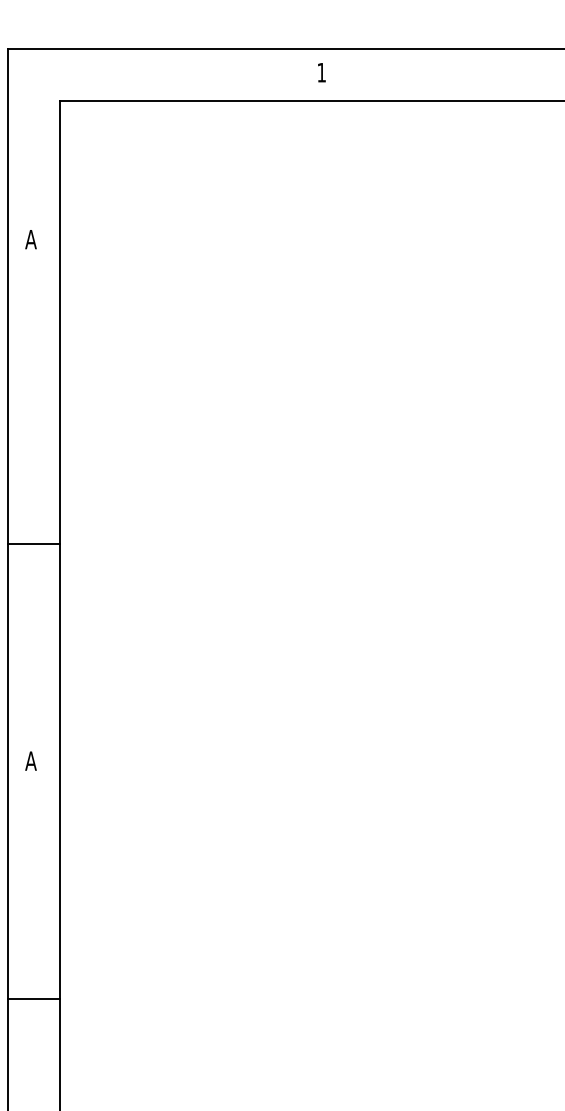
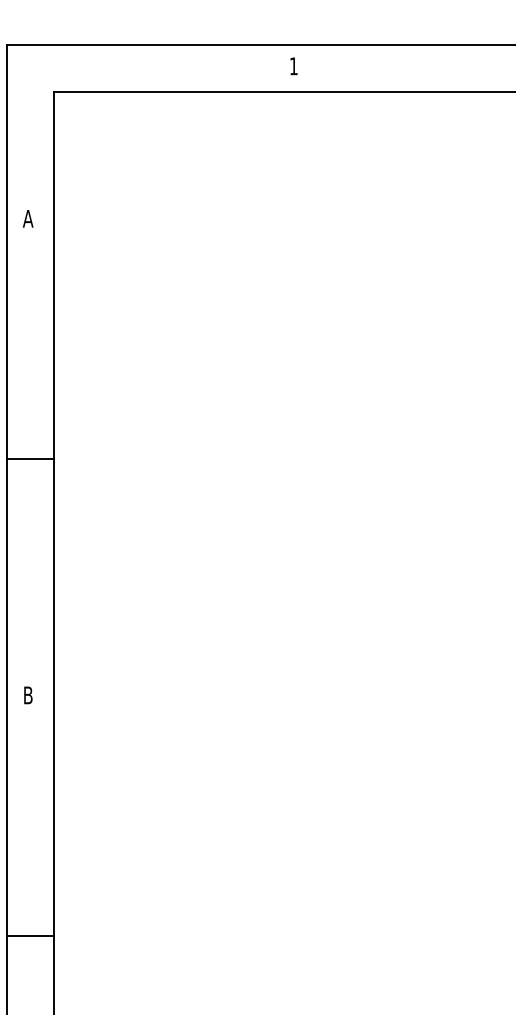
line: (33, 544) -> (30, 459), moved
text: (31, 761) -> (28, 695), A -> B
line: (33, 999) -> (30, 936), moved

